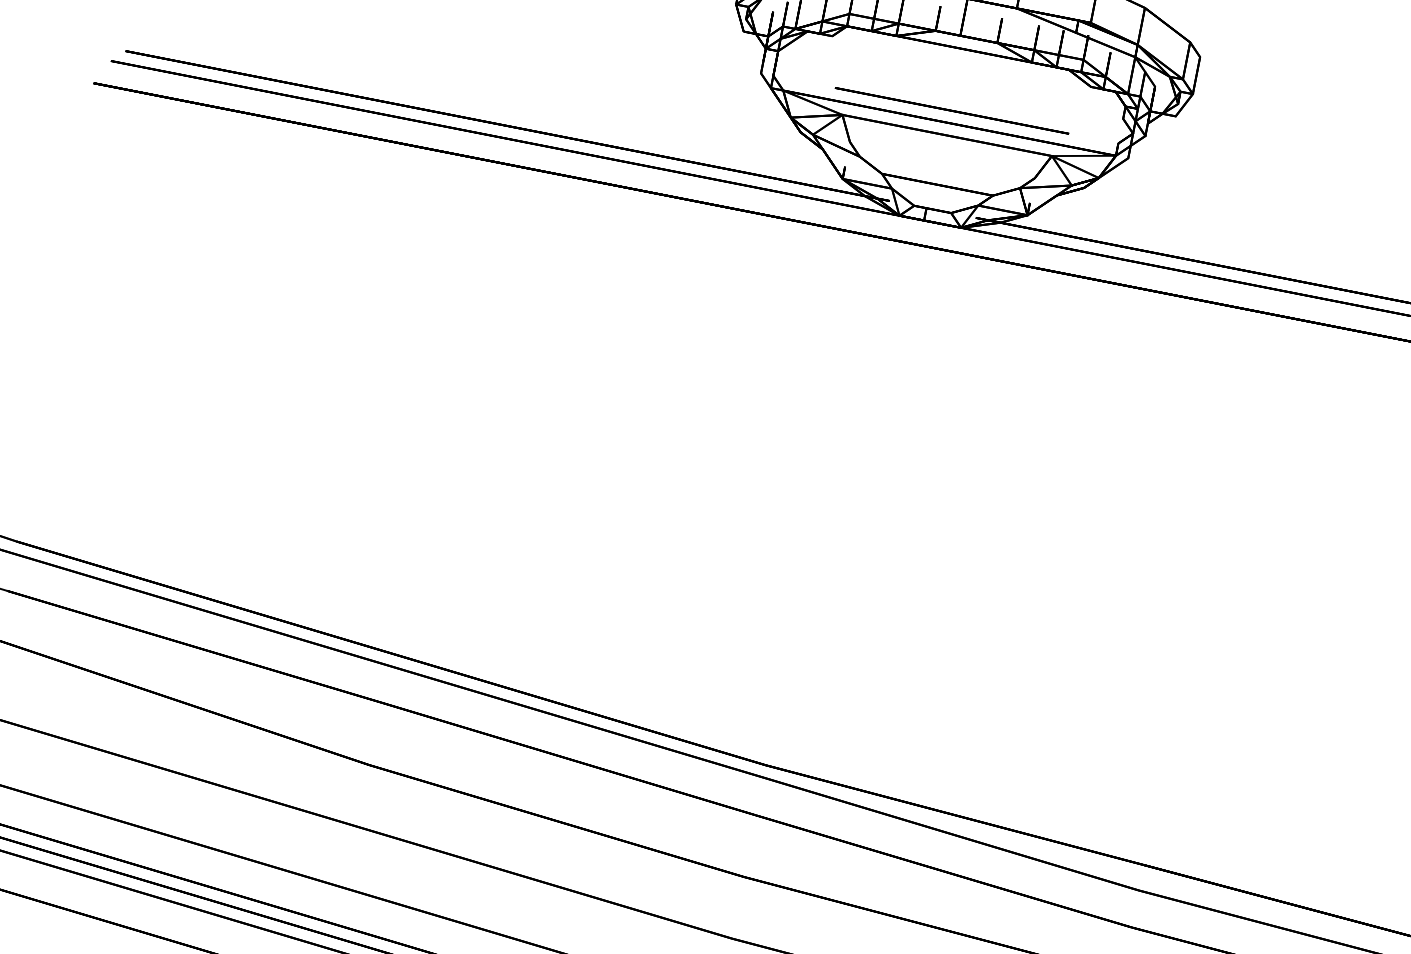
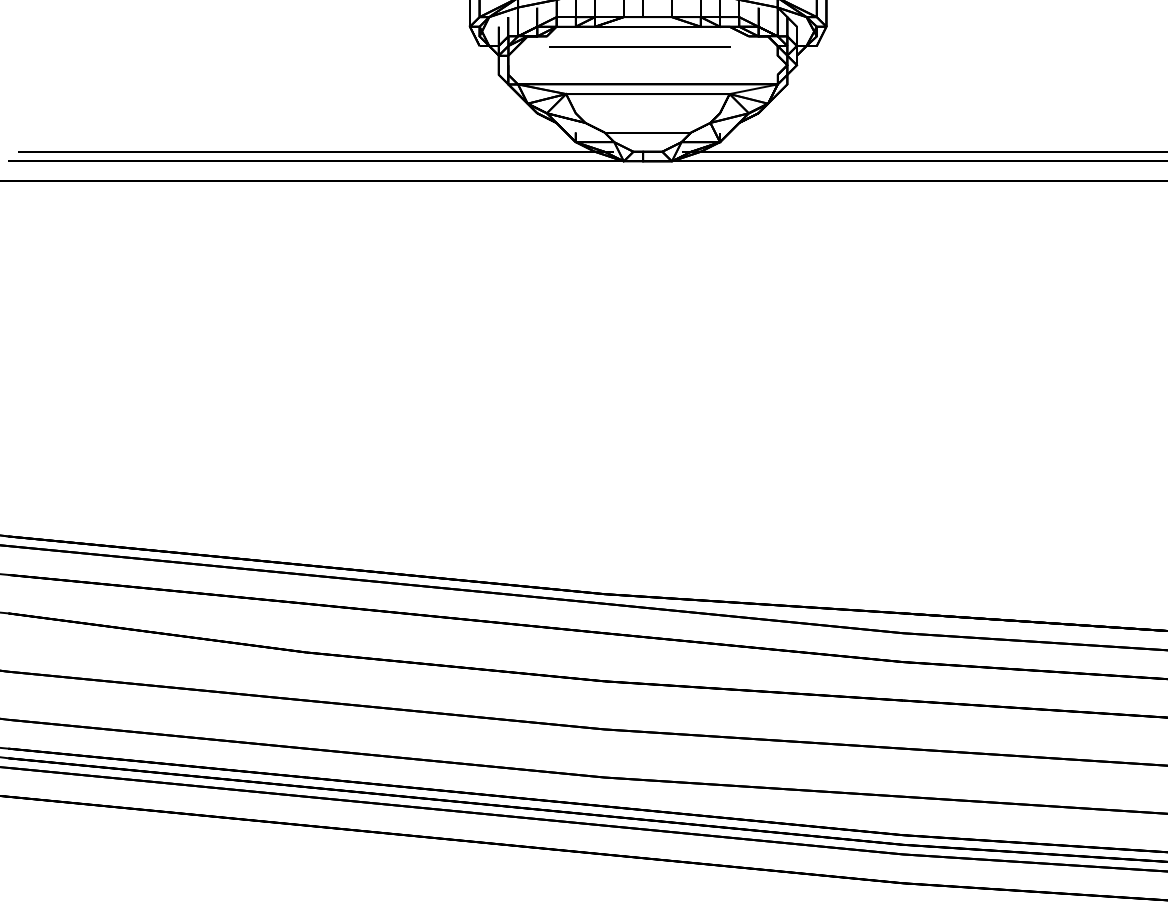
line: (951, 110) -> (639, 46), moved

